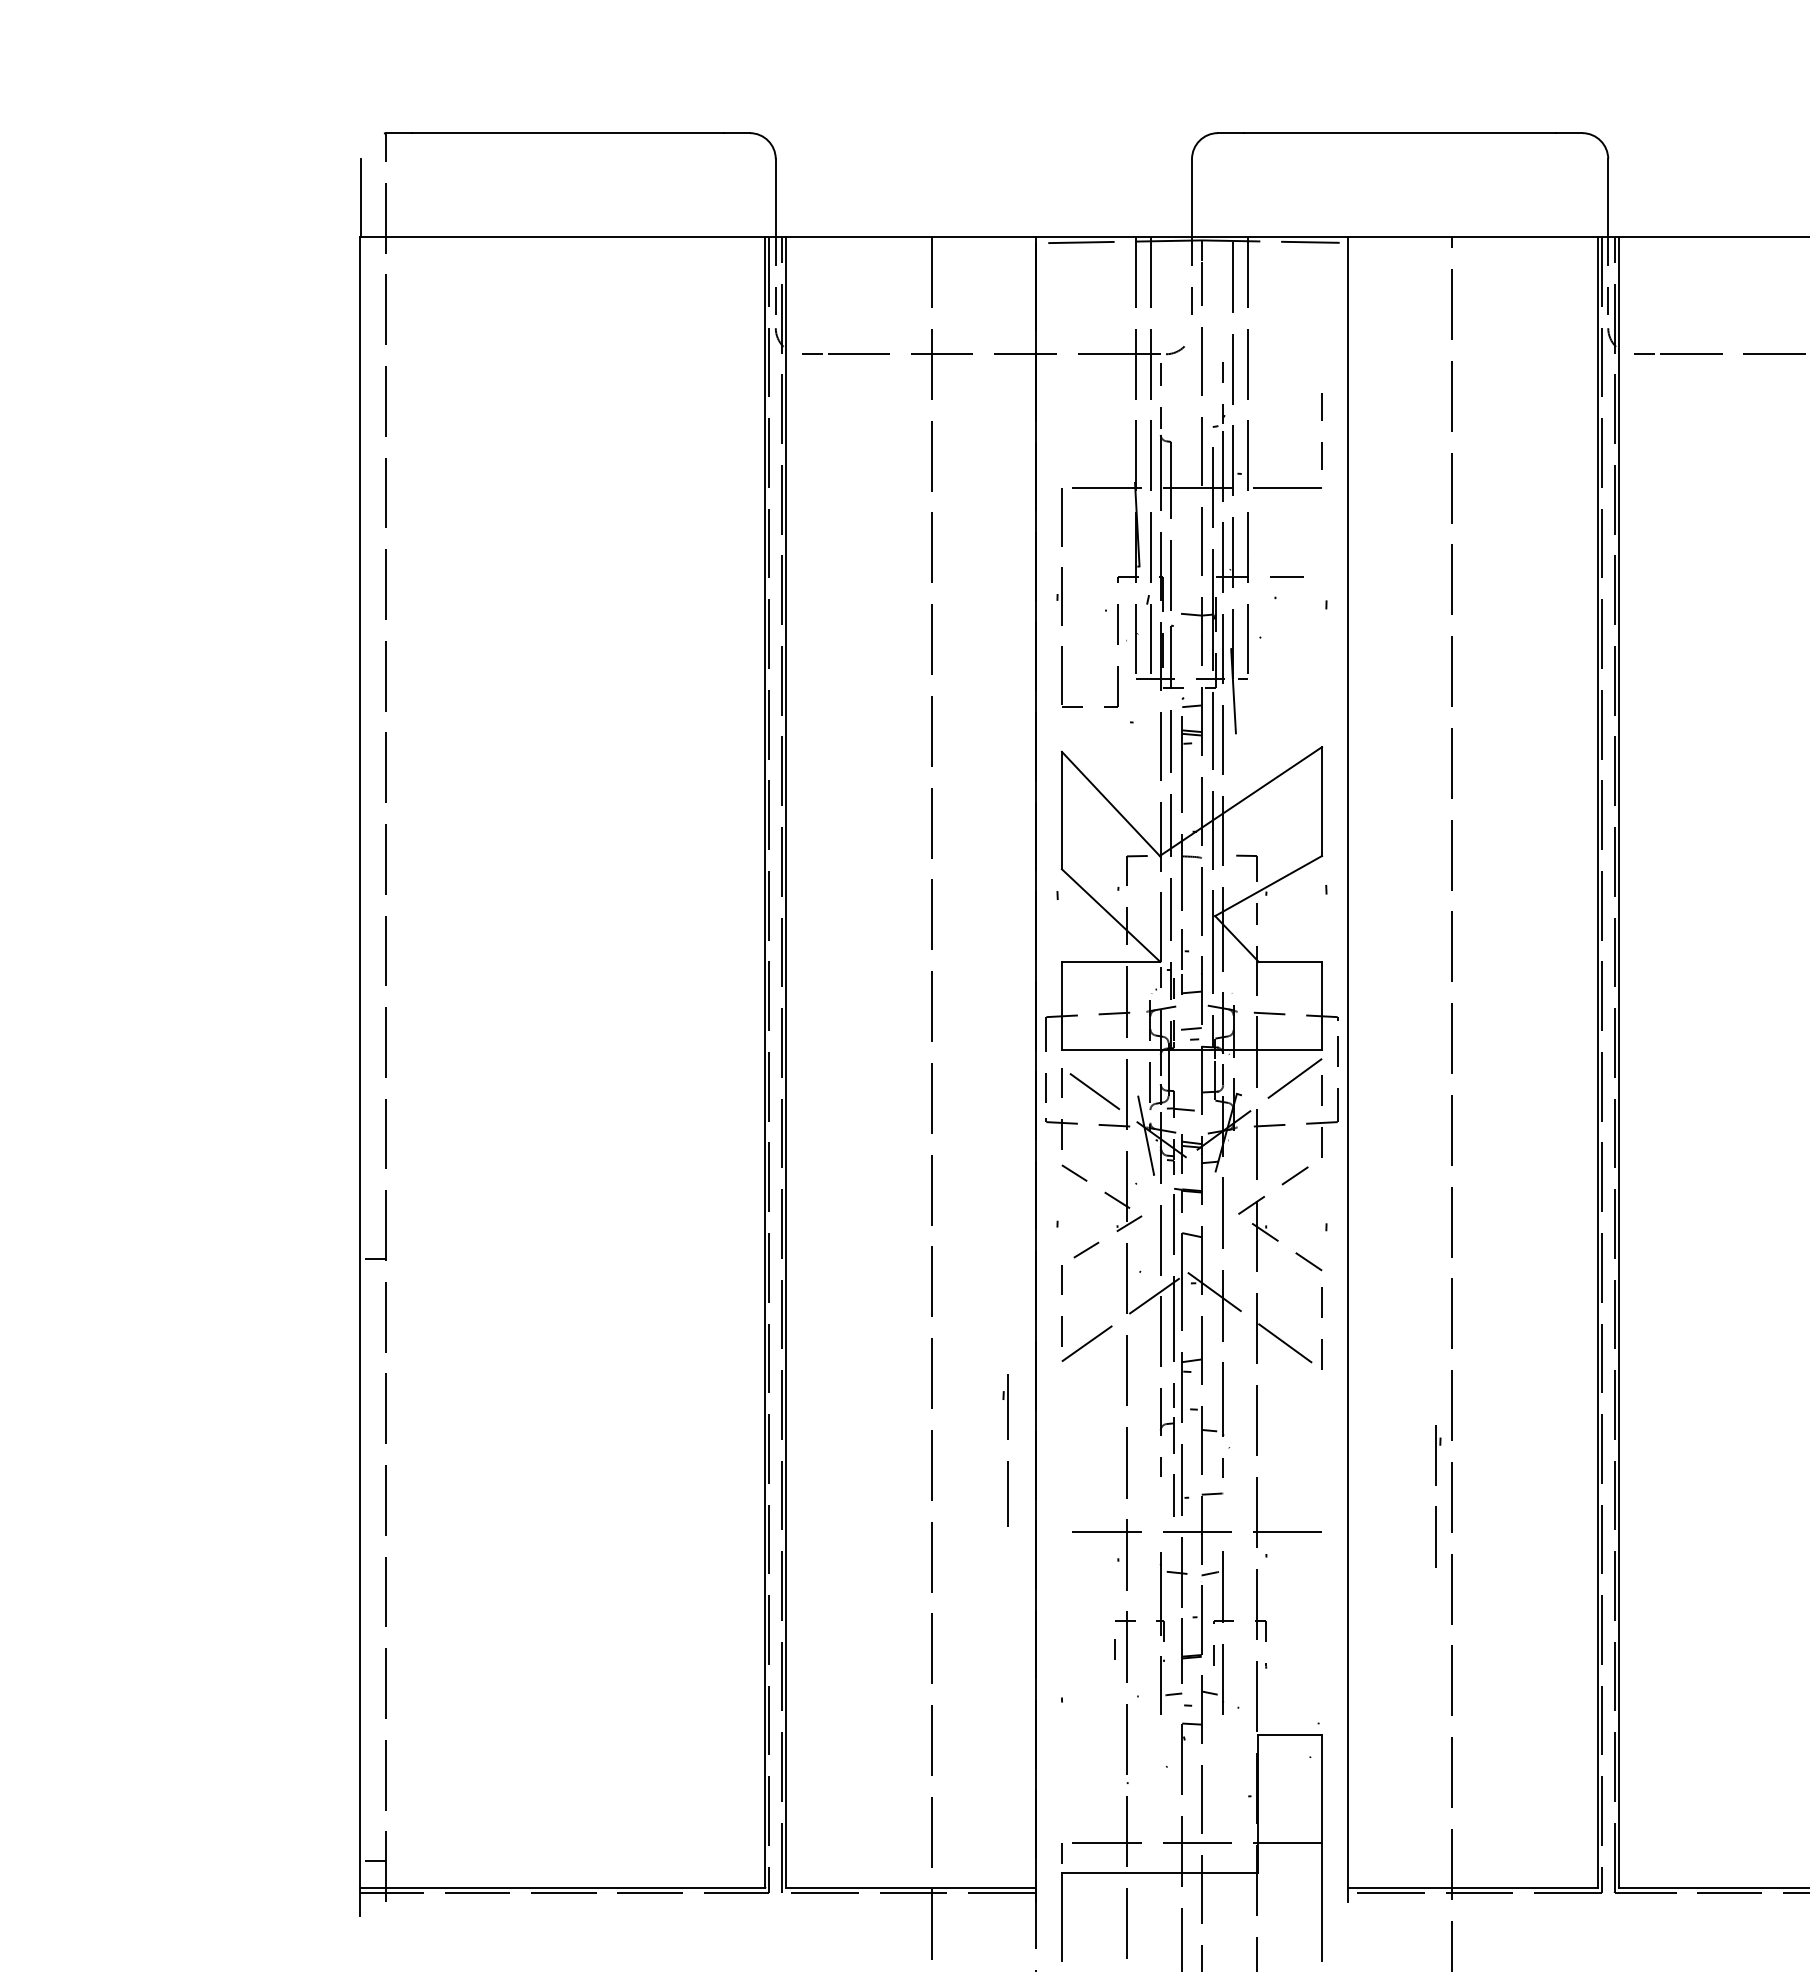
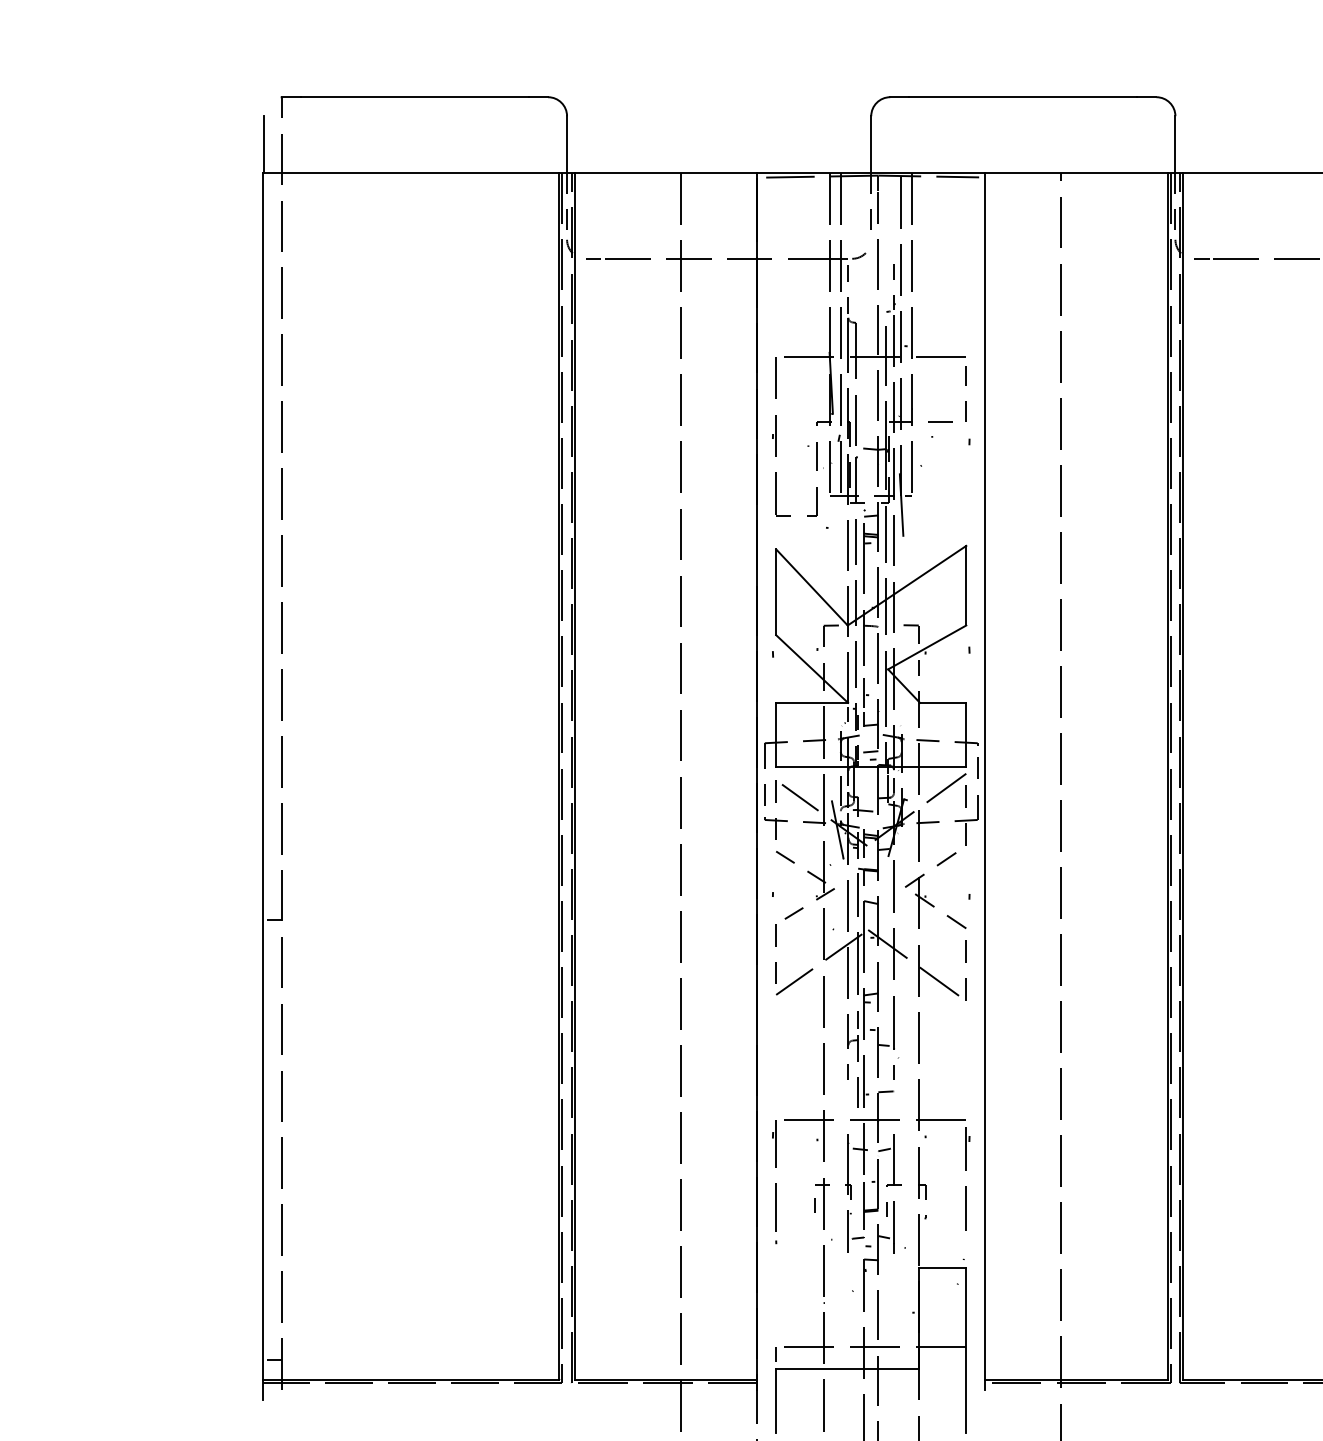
line: (1321, 420) -> (965, 385), moved
part: (1007, 1439) -> (775, 1167), moved
part: (1436, 1506) -> (966, 1186), moved

